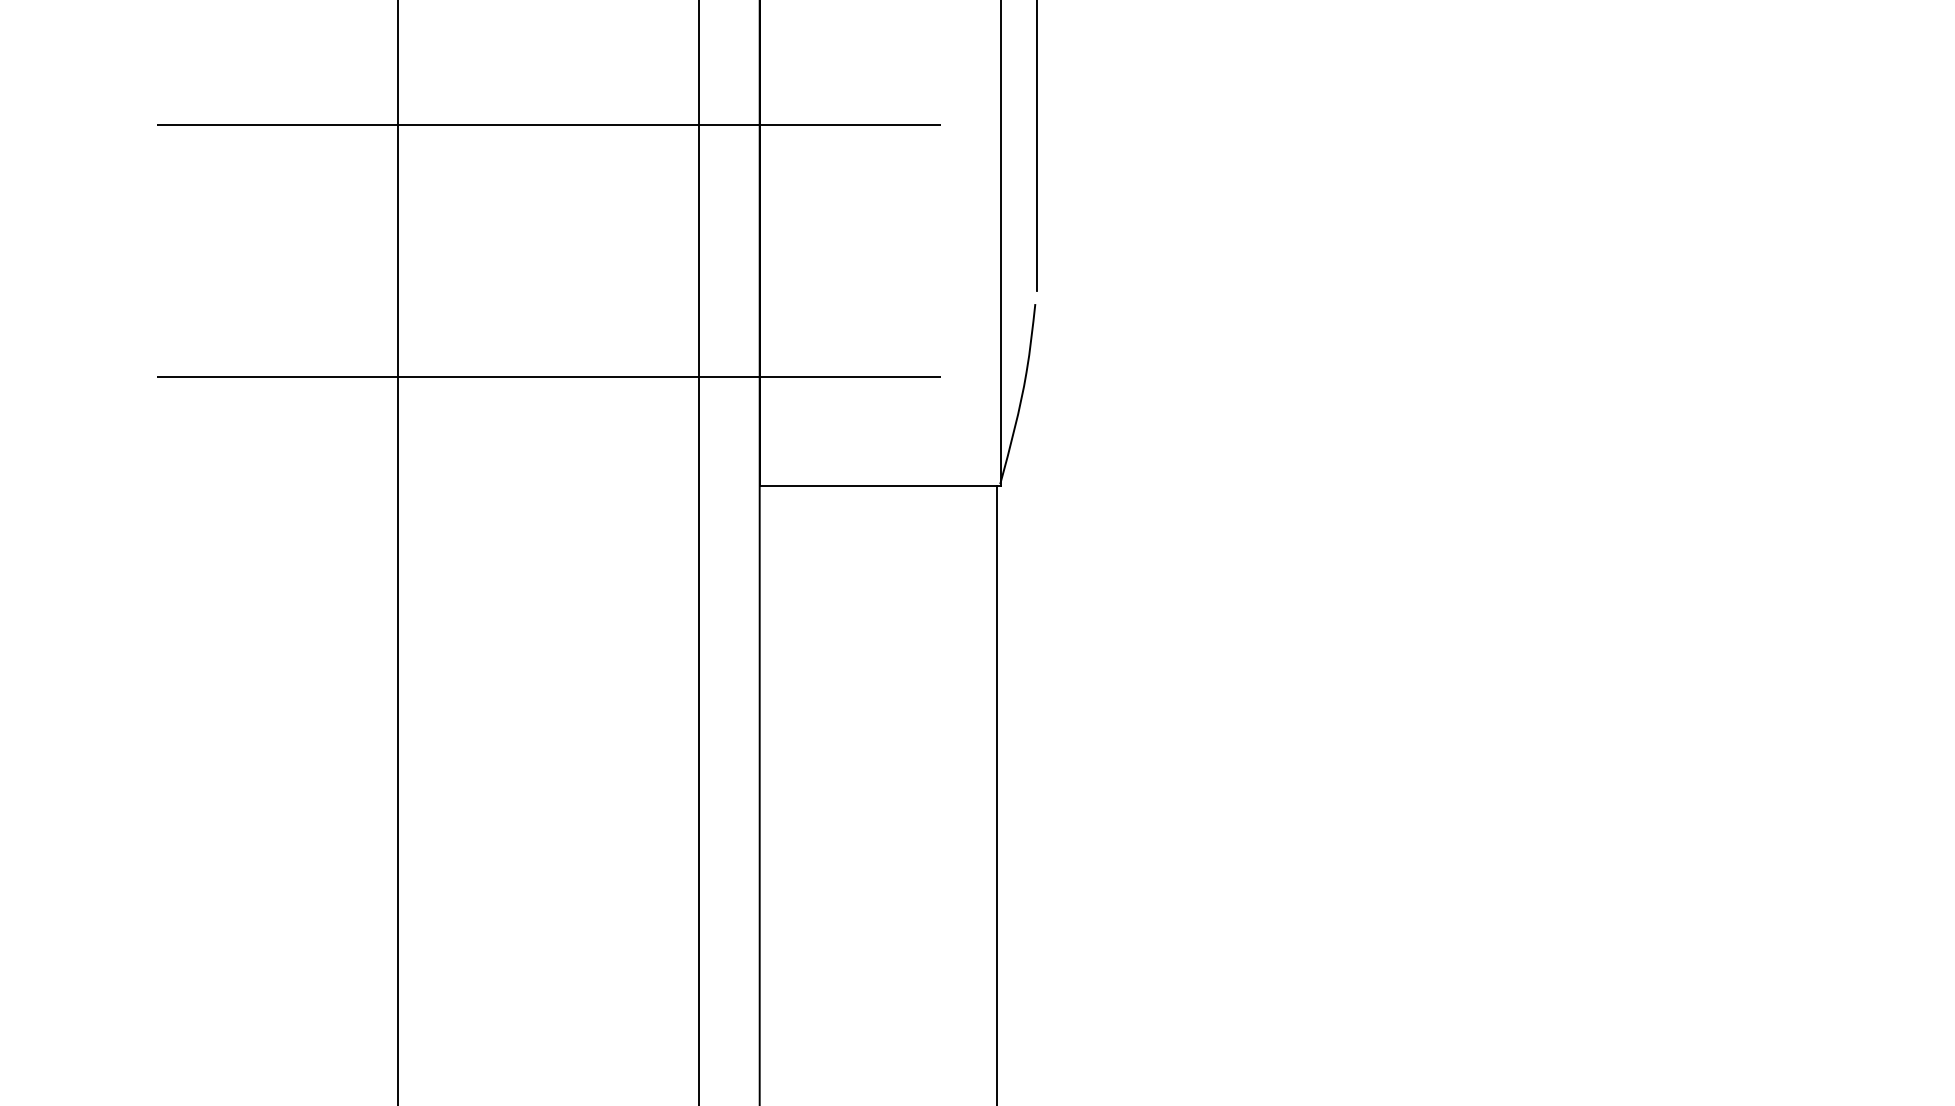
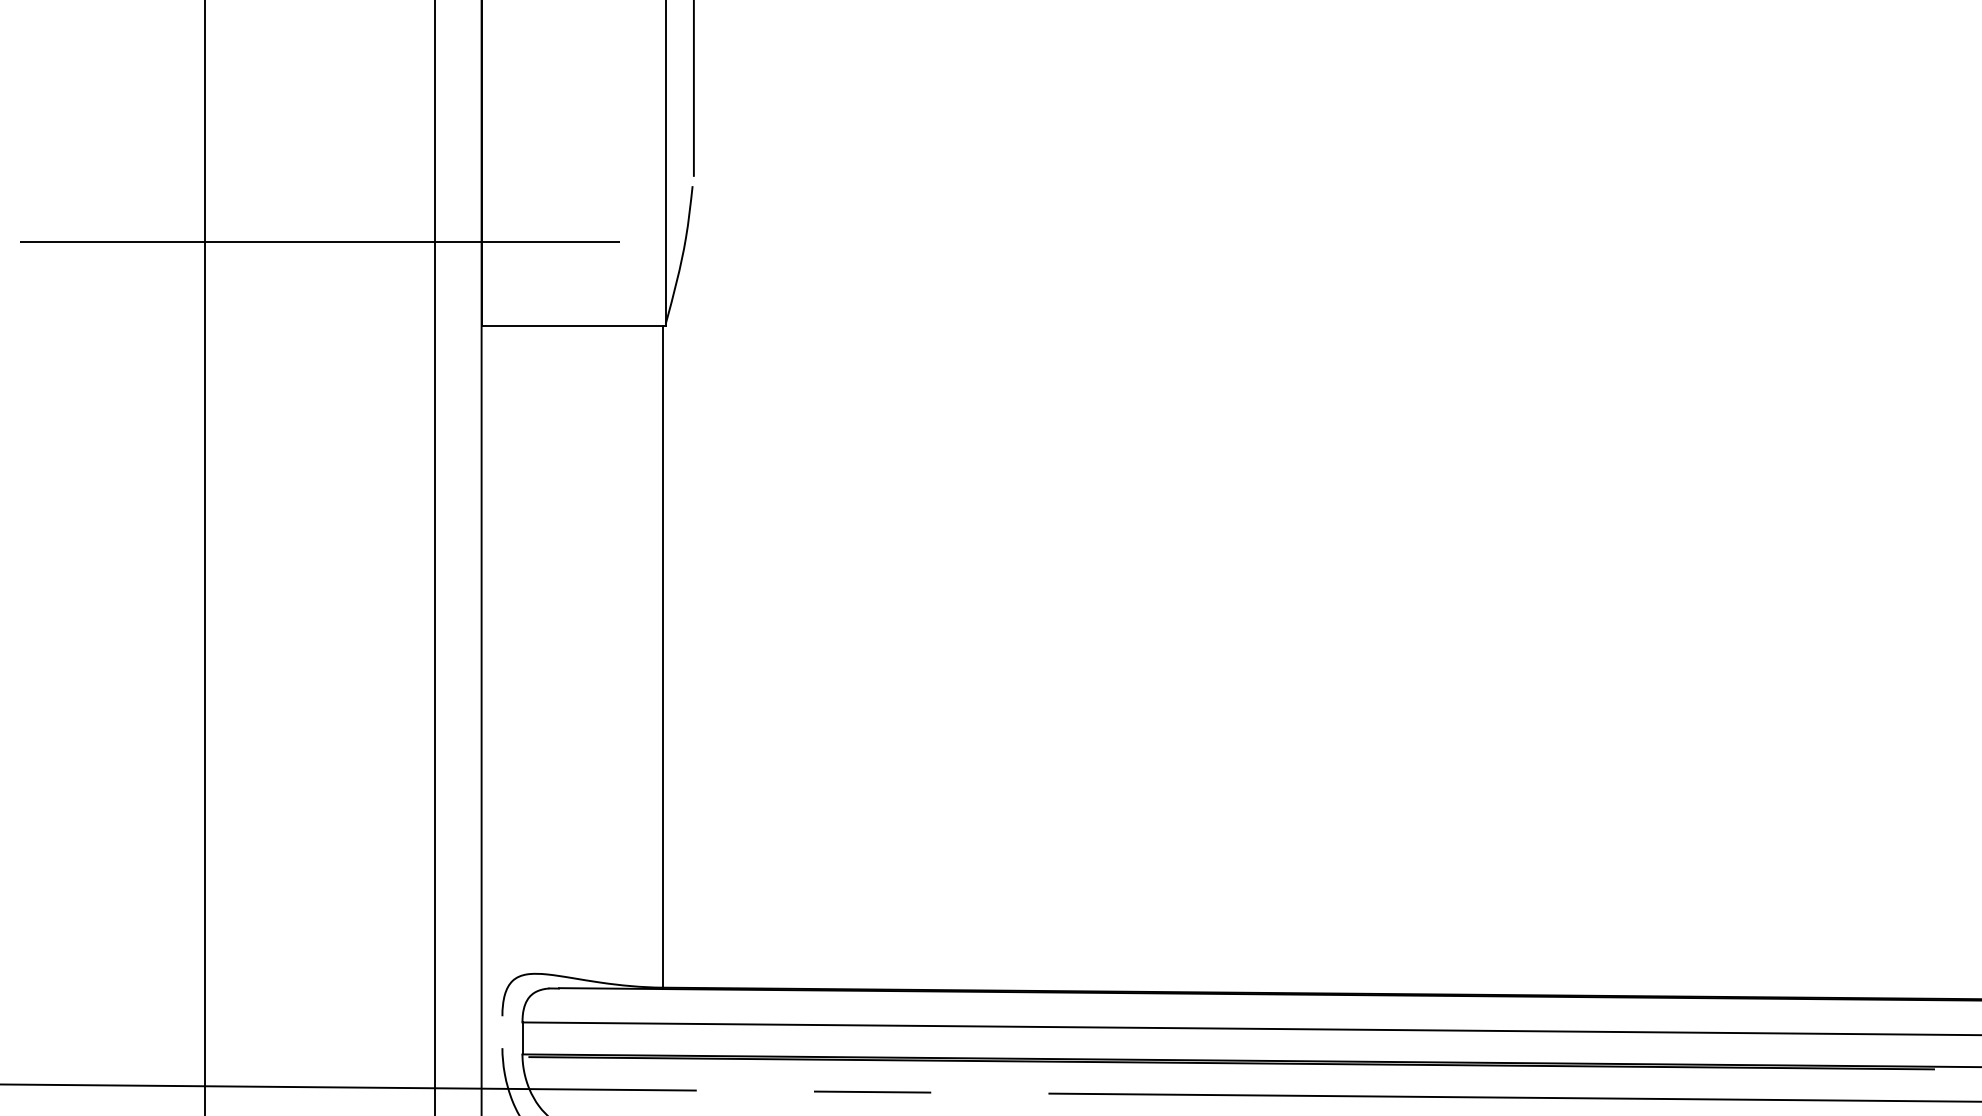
line: (549, 124) -> (320, 48), removed

